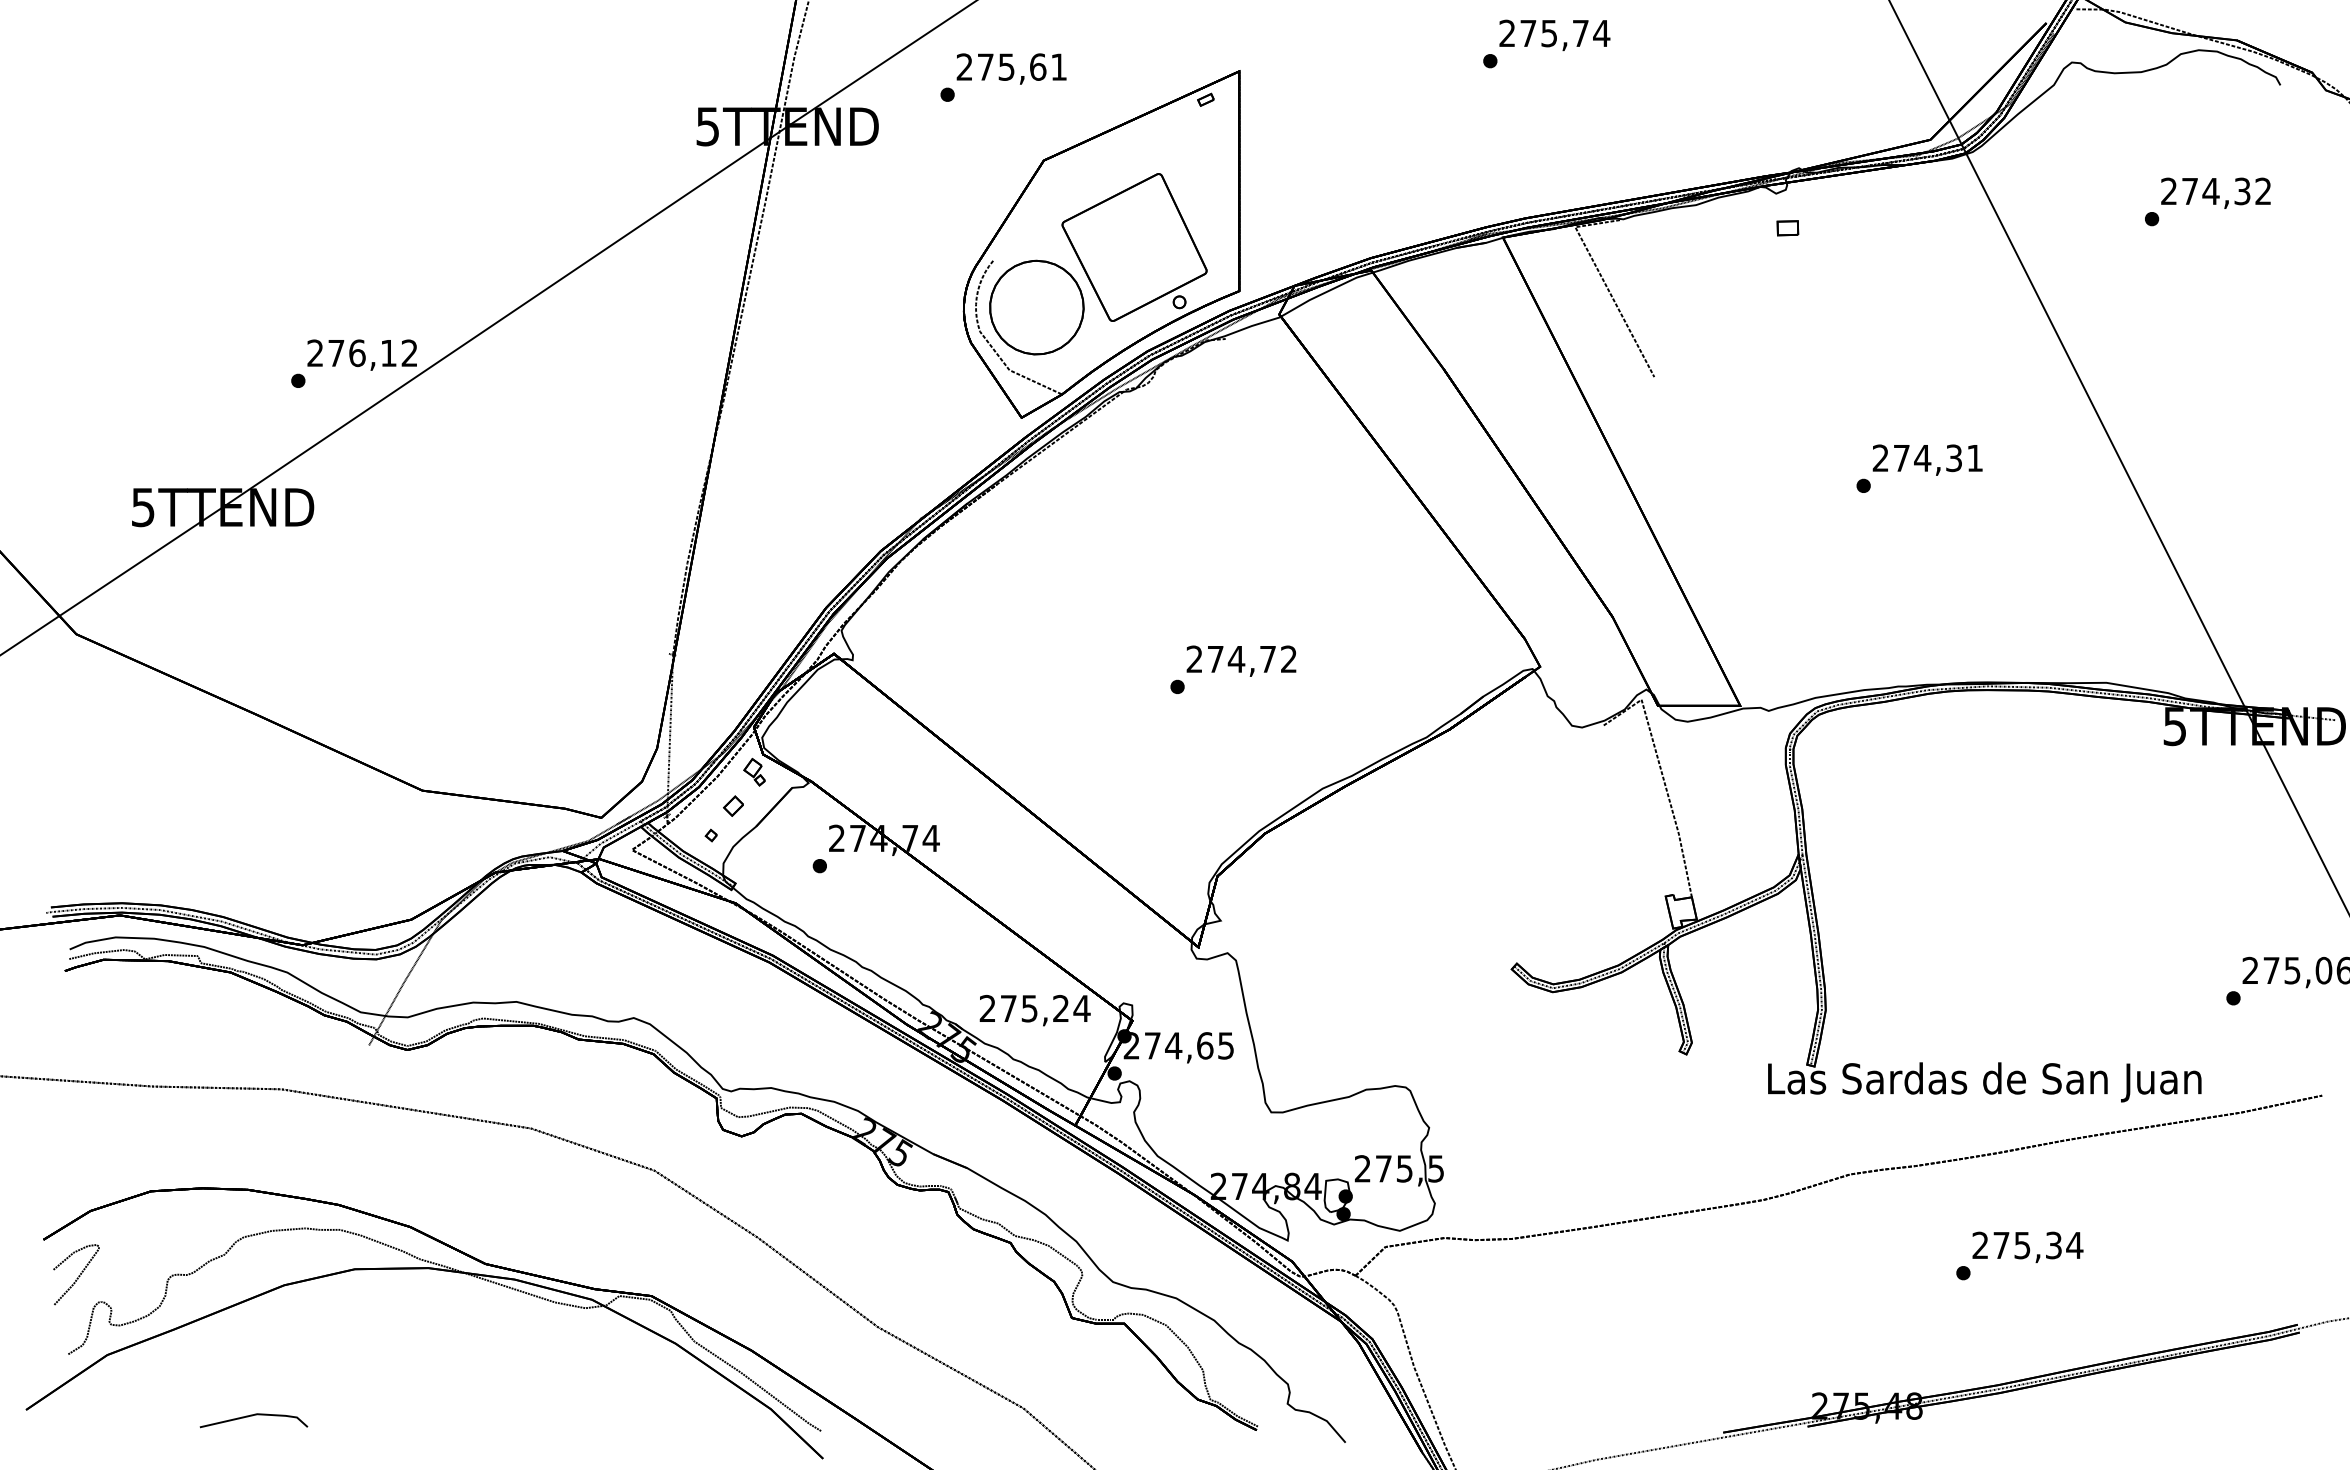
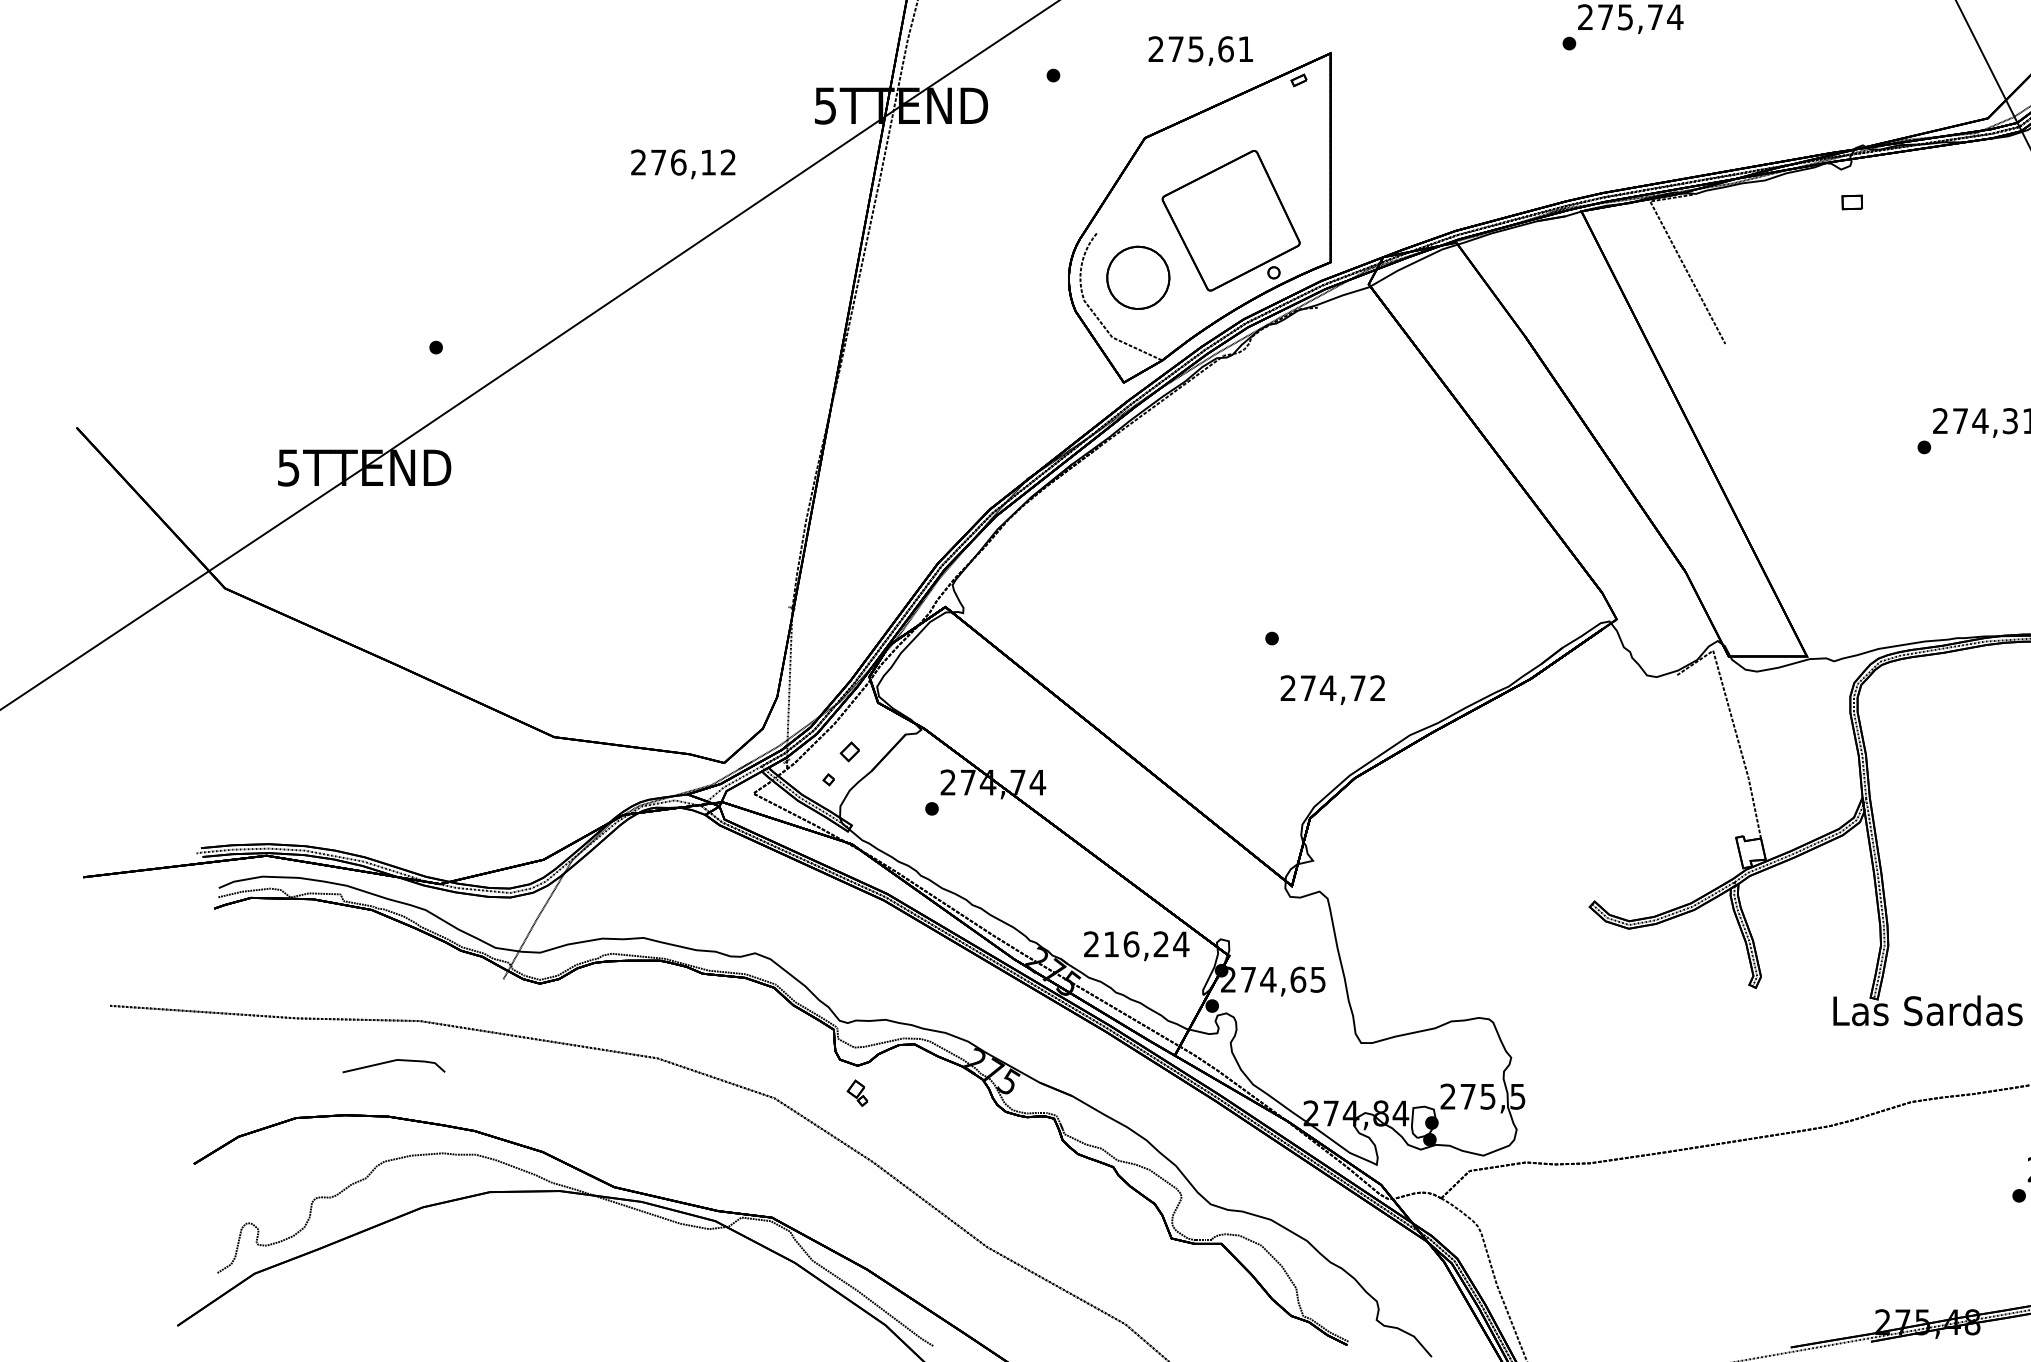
text: (1011, 68) -> (1200, 50), moved
part: (1036, 307) -> (1137, 277), size x0.7
text: (361, 354) -> (682, 163), moved
text: (1241, 660) -> (1332, 689), moved
part: (754, 771) -> (857, 1092), moved
text: (1019, 1008) -> (1121, 944), 275,24 -> 216,24
curve: (78, 1275) -> (227, 1198), removed
line: (252, 1416) -> (392, 1062), moved

